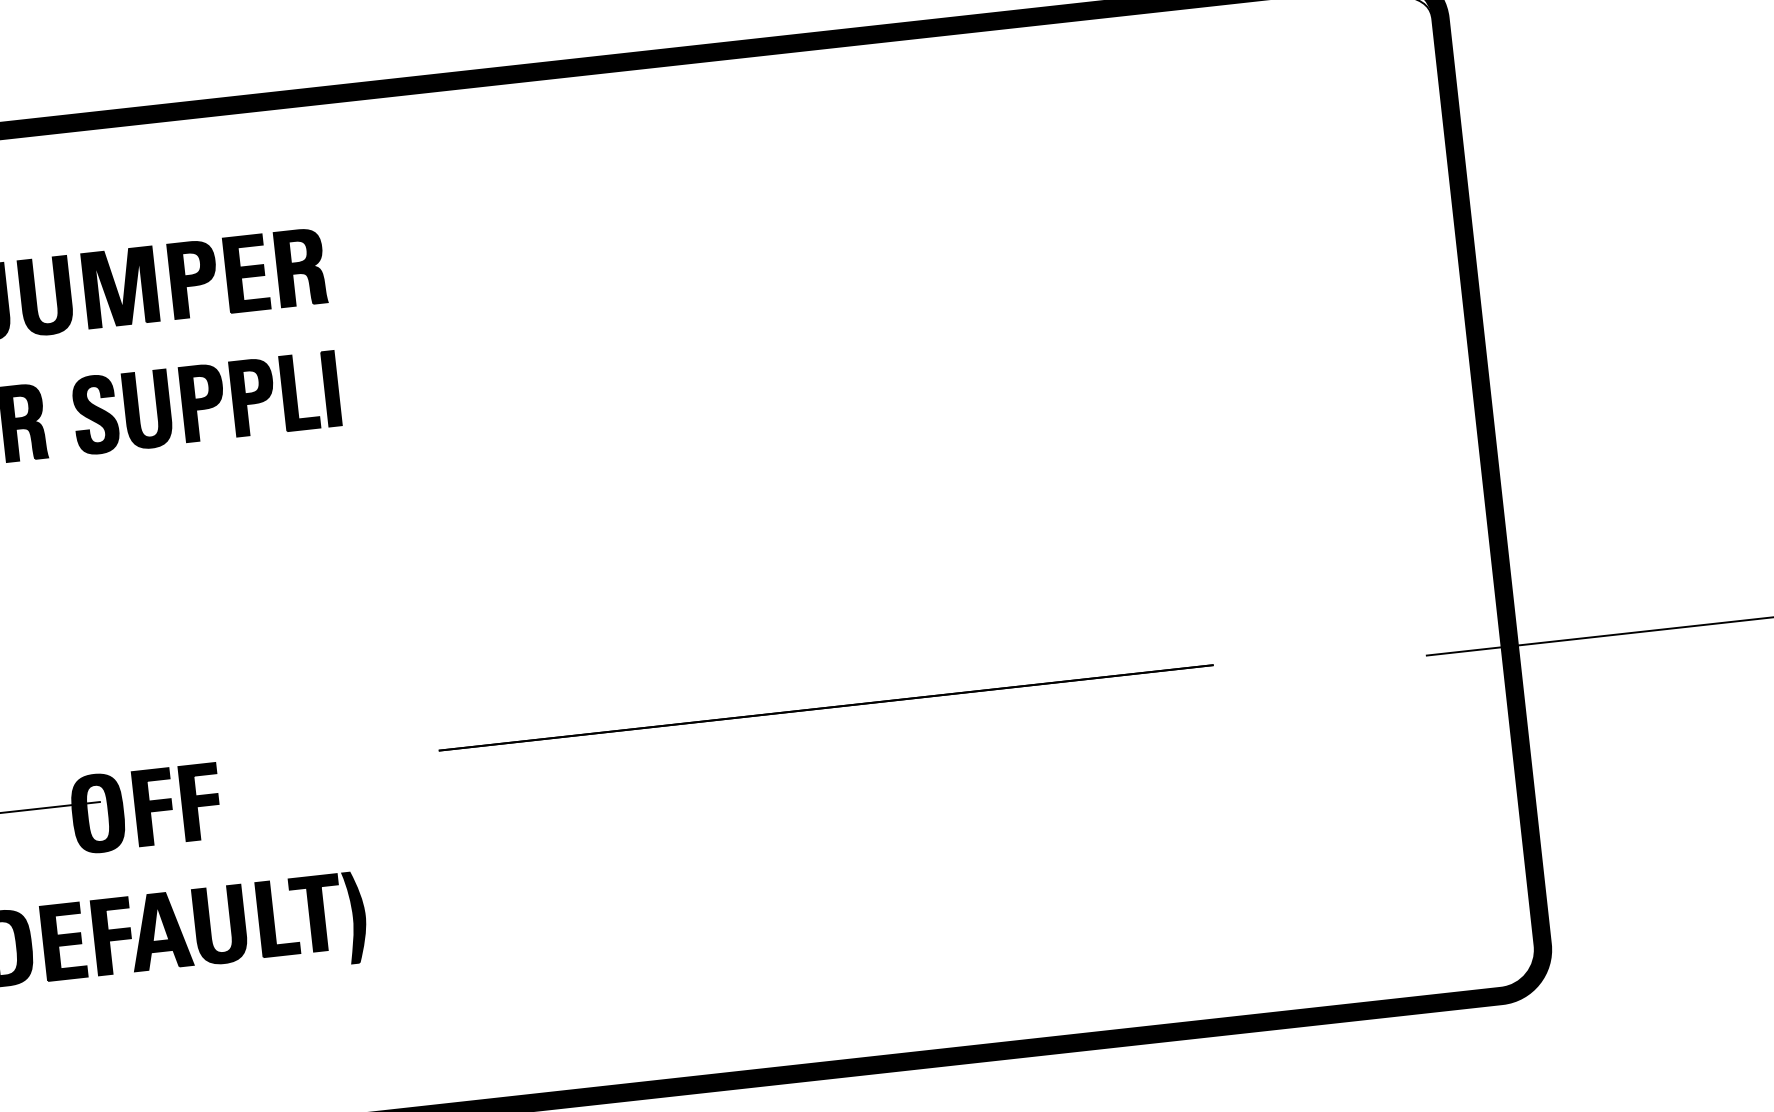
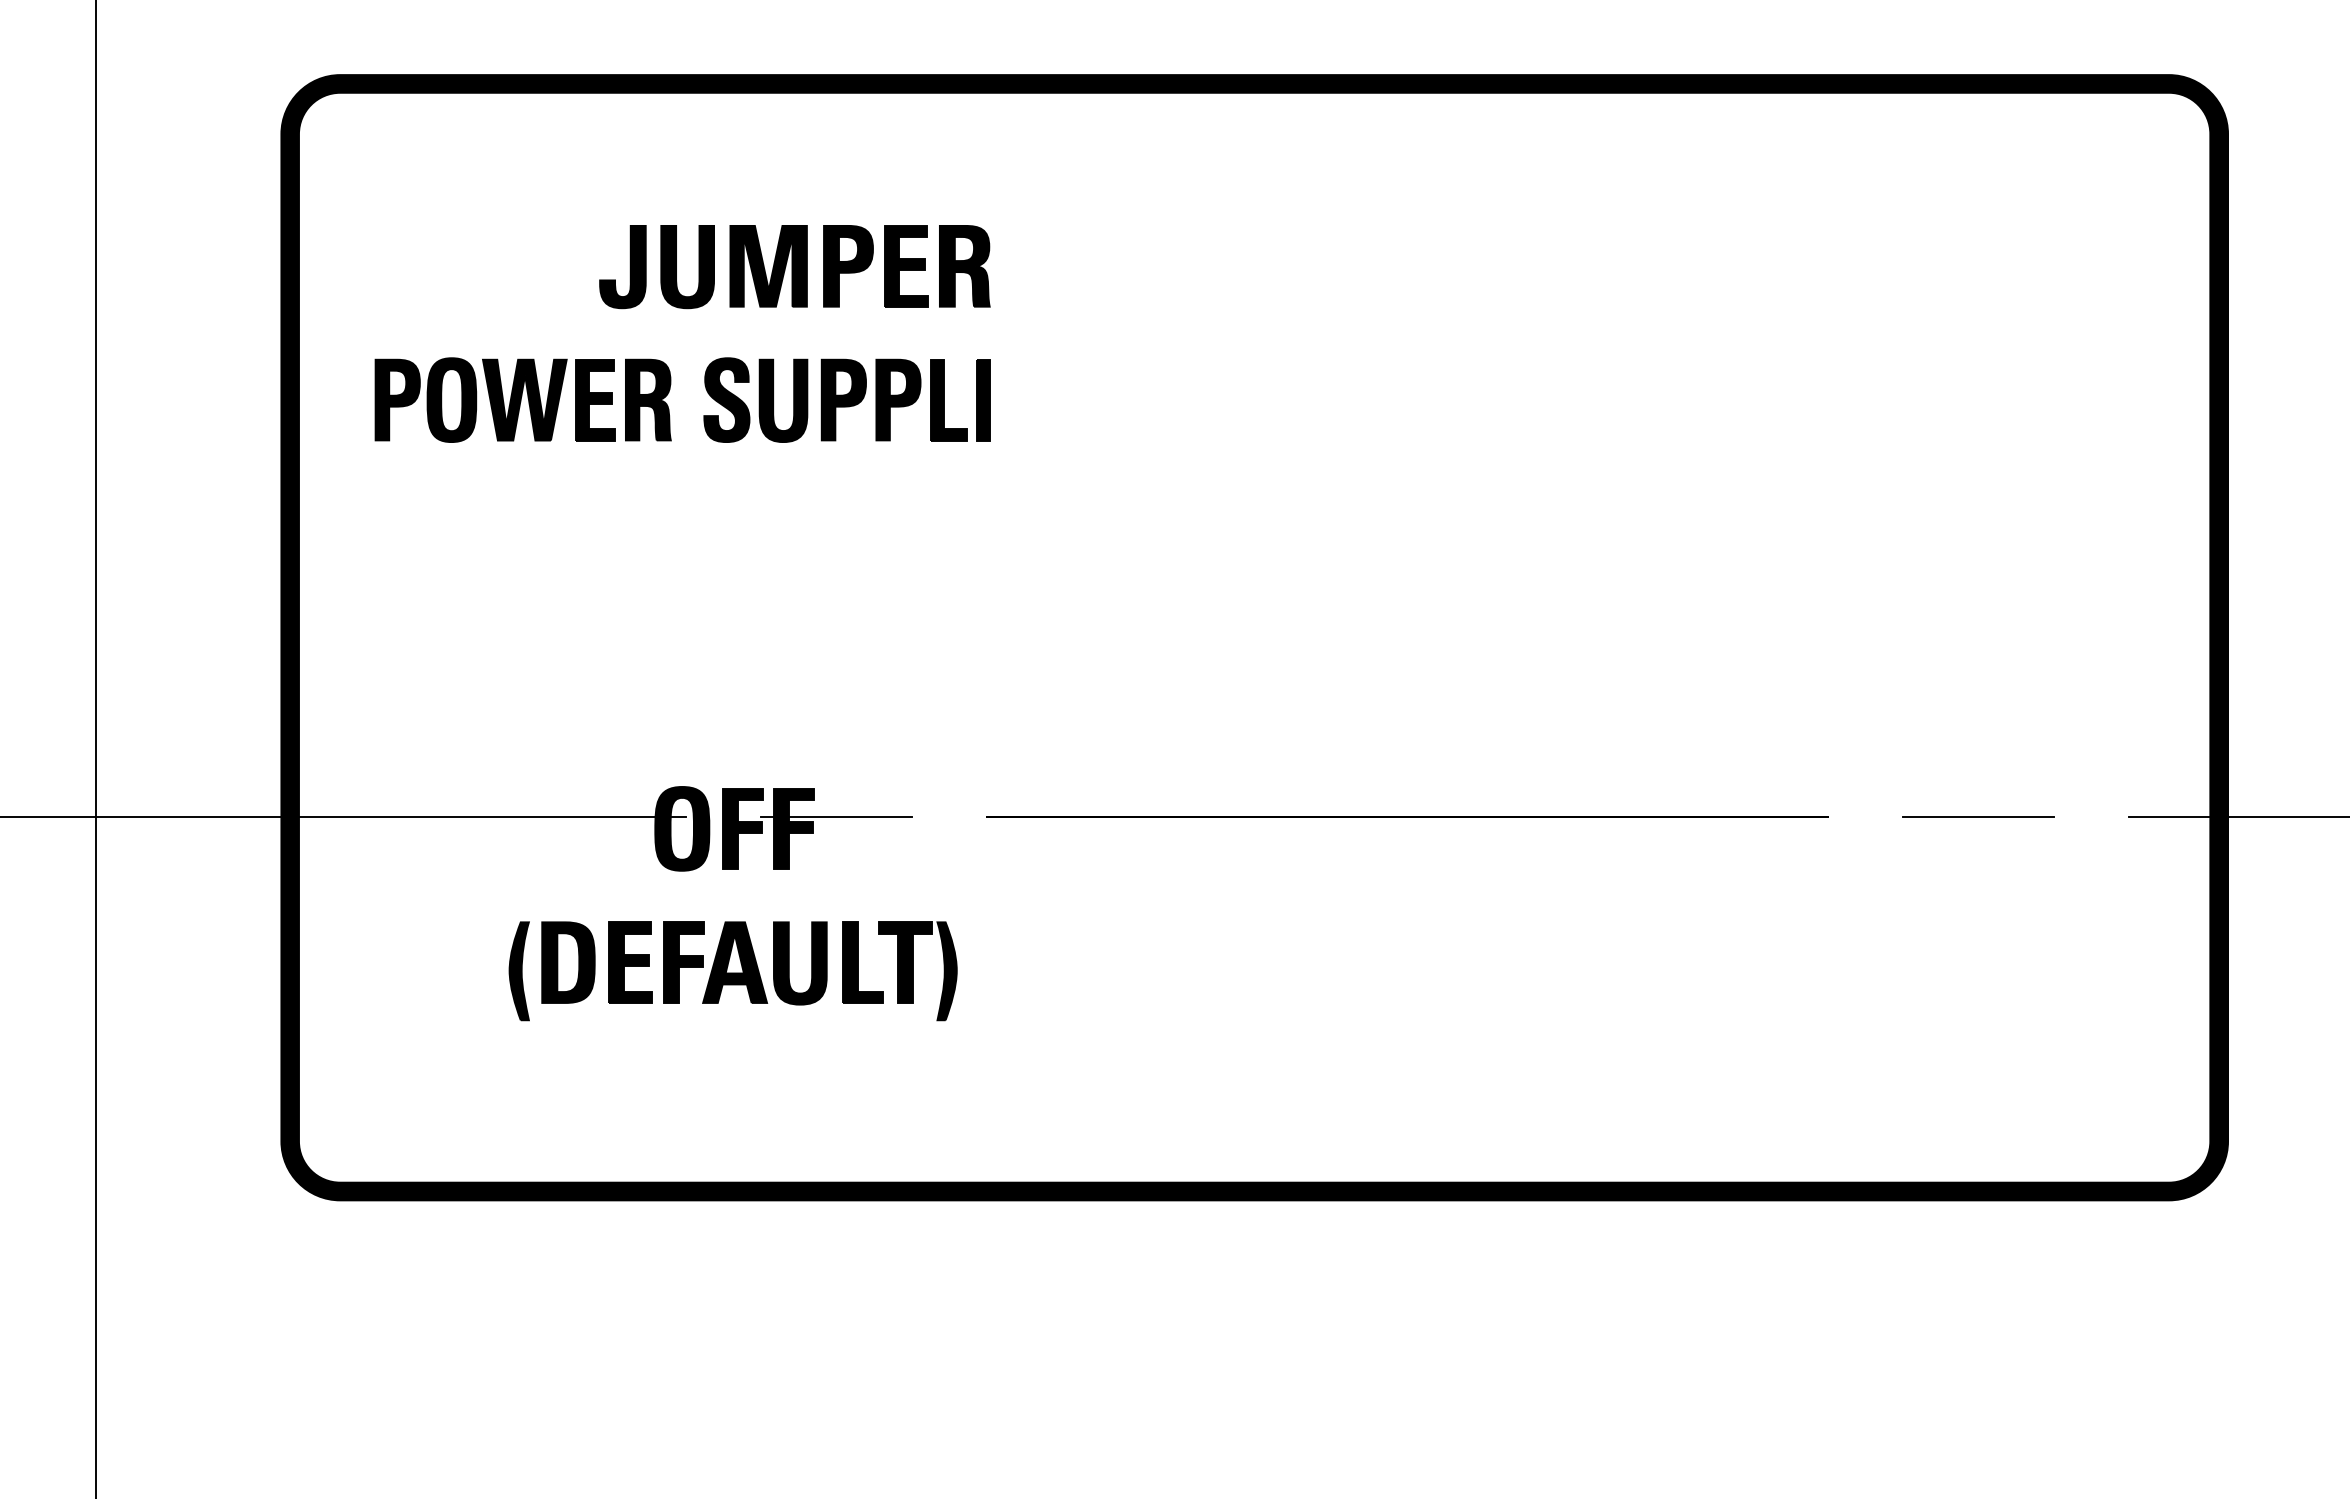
line: (1288, 670) -> (1978, 816), added
line: (826, 707) -> (1407, 816), moved
line: (237, 786) -> (835, 816), added

